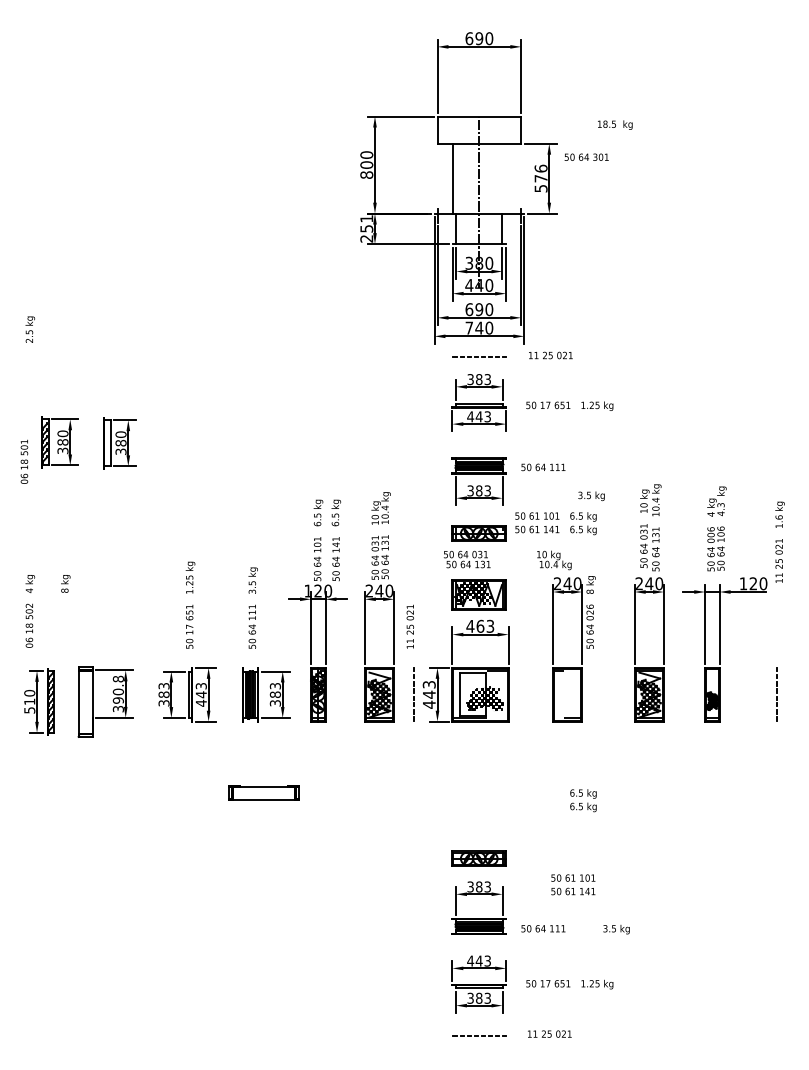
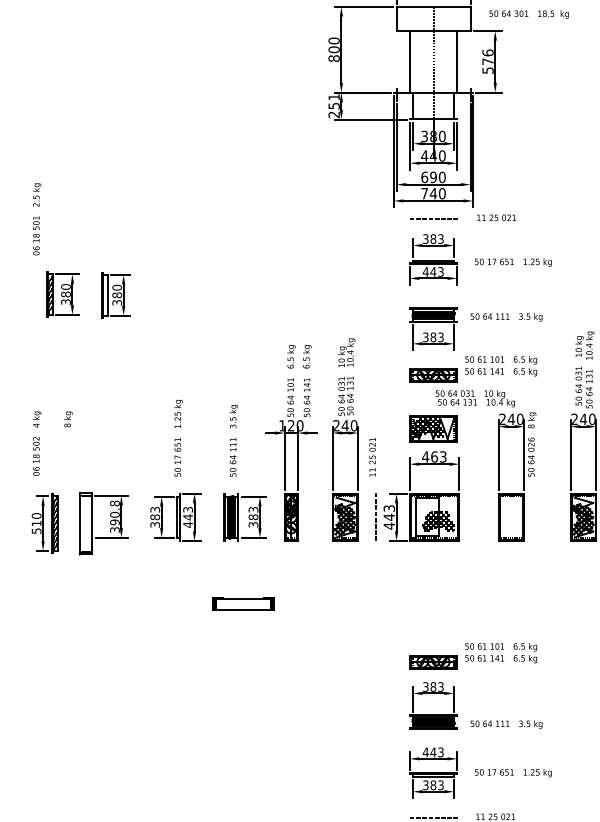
text: (586, 156) -> (508, 13), moved
line: (506, 178) -> (457, 61), added
text: (24, 461) -> (36, 235), moved
text: (591, 495) -> (530, 316), moved
text: (466, 559) -> (455, 397), moved
text: (583, 800) -> (525, 653), moved
text: (573, 884) -> (484, 652), moved
text: (616, 929) -> (530, 724), moved

